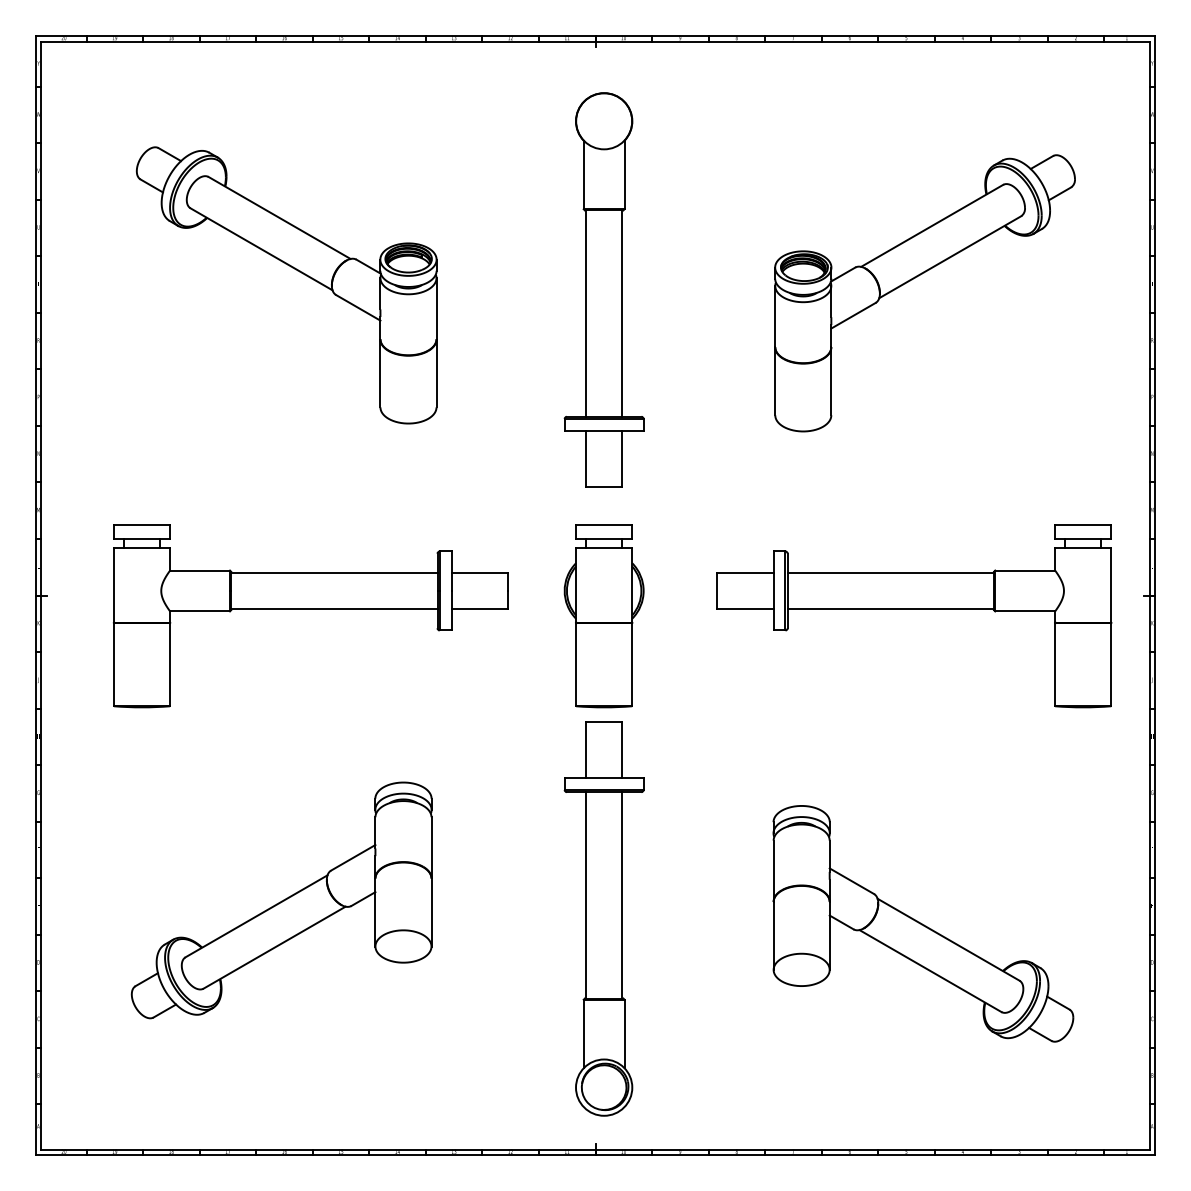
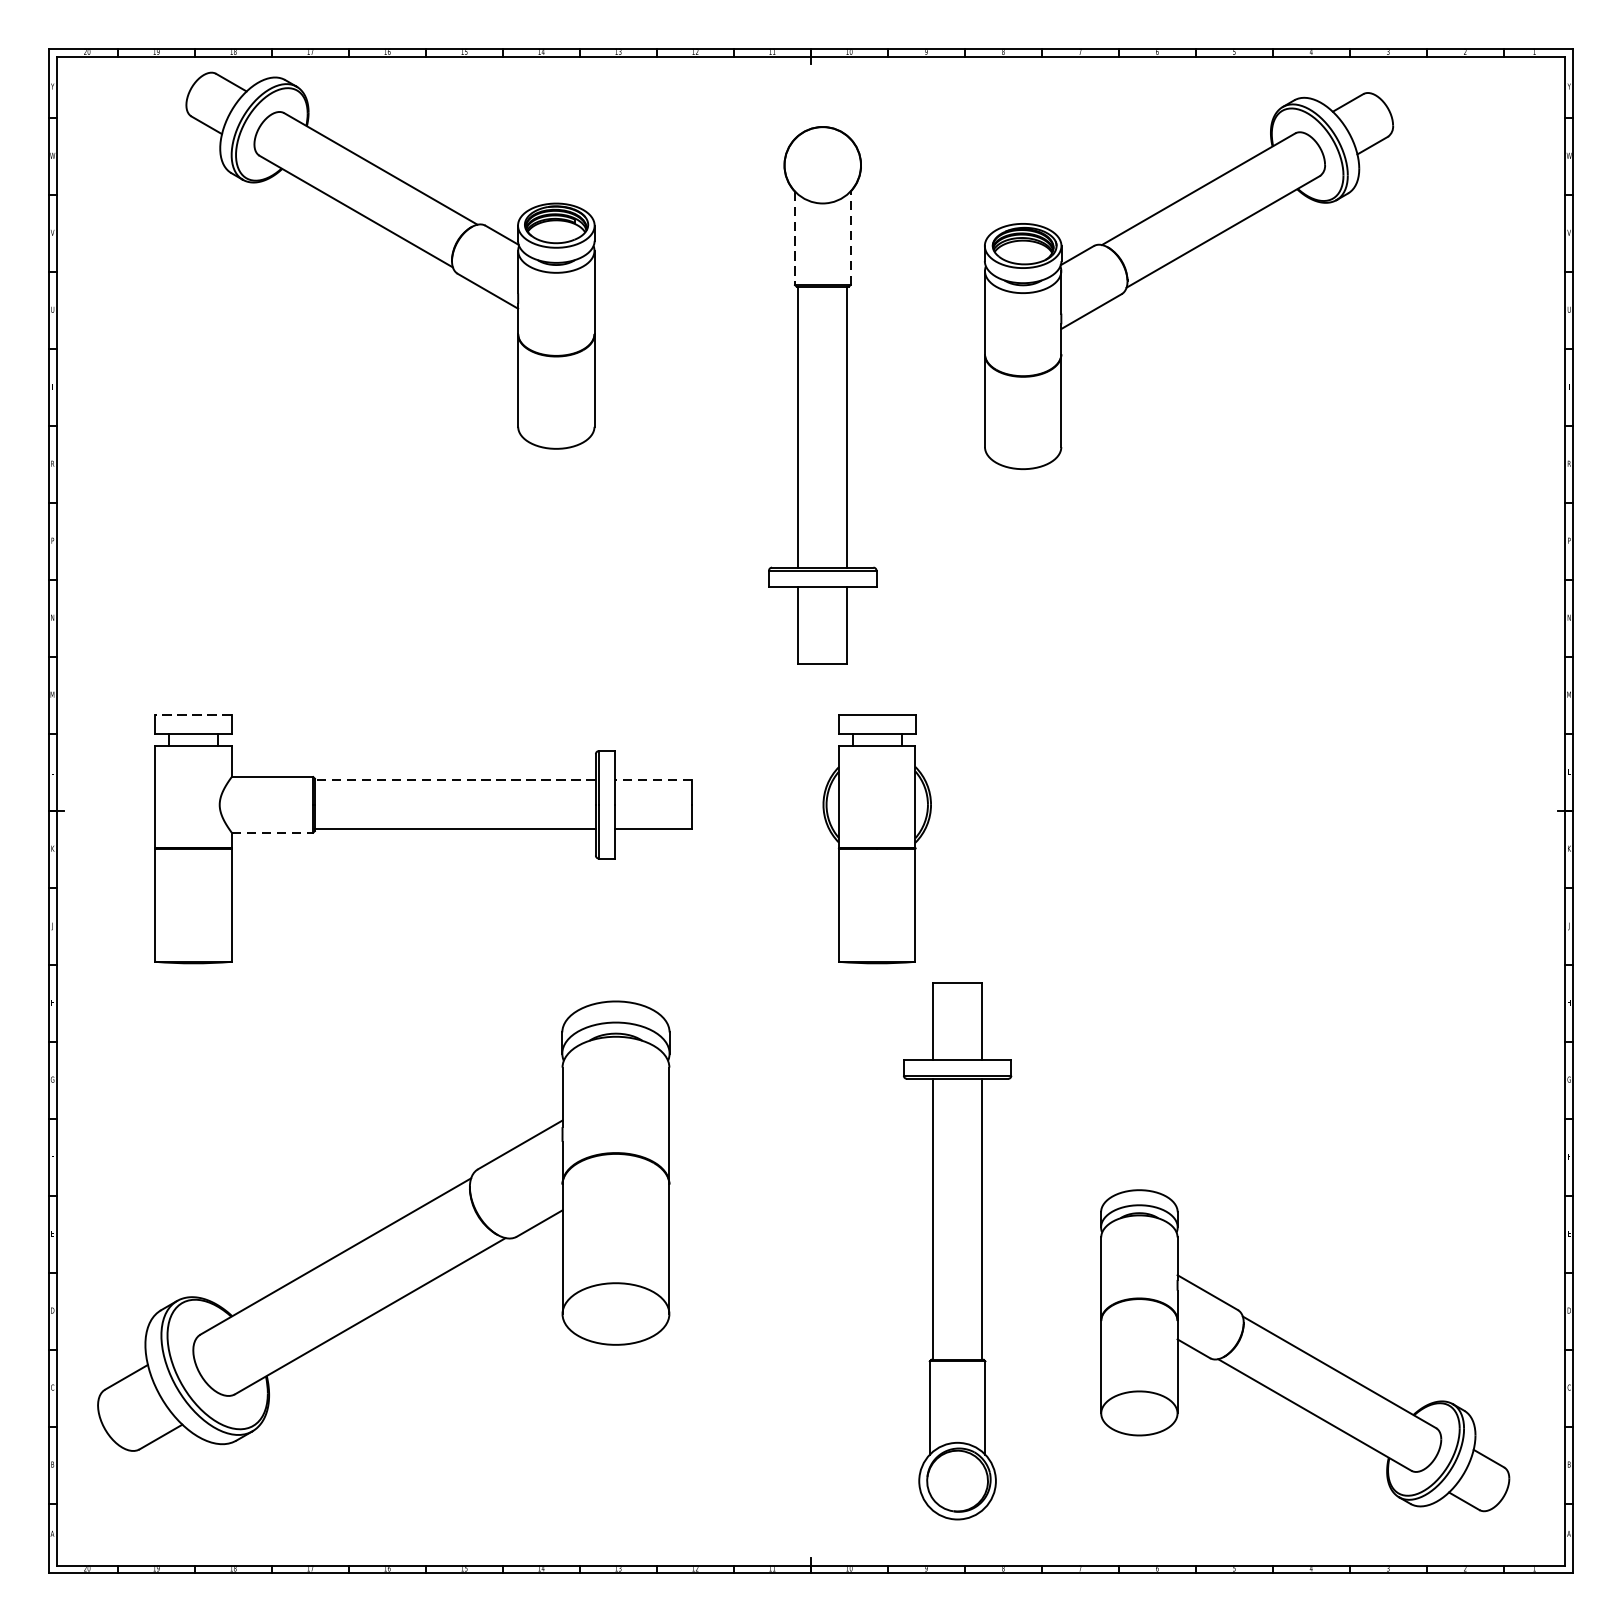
line: (624, 174) -> (850, 237), solid -> dashed
line: (583, 175) -> (794, 239), solid -> dashed
part: (297, 271) -> (405, 241), moved
part: (917, 277) -> (1178, 259), moved
line: (141, 525) -> (192, 715), solid -> dashed
line: (333, 572) -> (454, 779), solid -> dashed
line: (479, 572) -> (653, 779), solid -> dashed
part: (914, 609) -> (1245, 830), removed
line: (200, 611) -> (273, 832), solid -> dashed
part: (603, 616) -> (876, 839), moved
part: (281, 900) -> (383, 1226), size x1.4
part: (603, 918) -> (956, 1250), moved
part: (923, 923) -> (1305, 1350), moved

